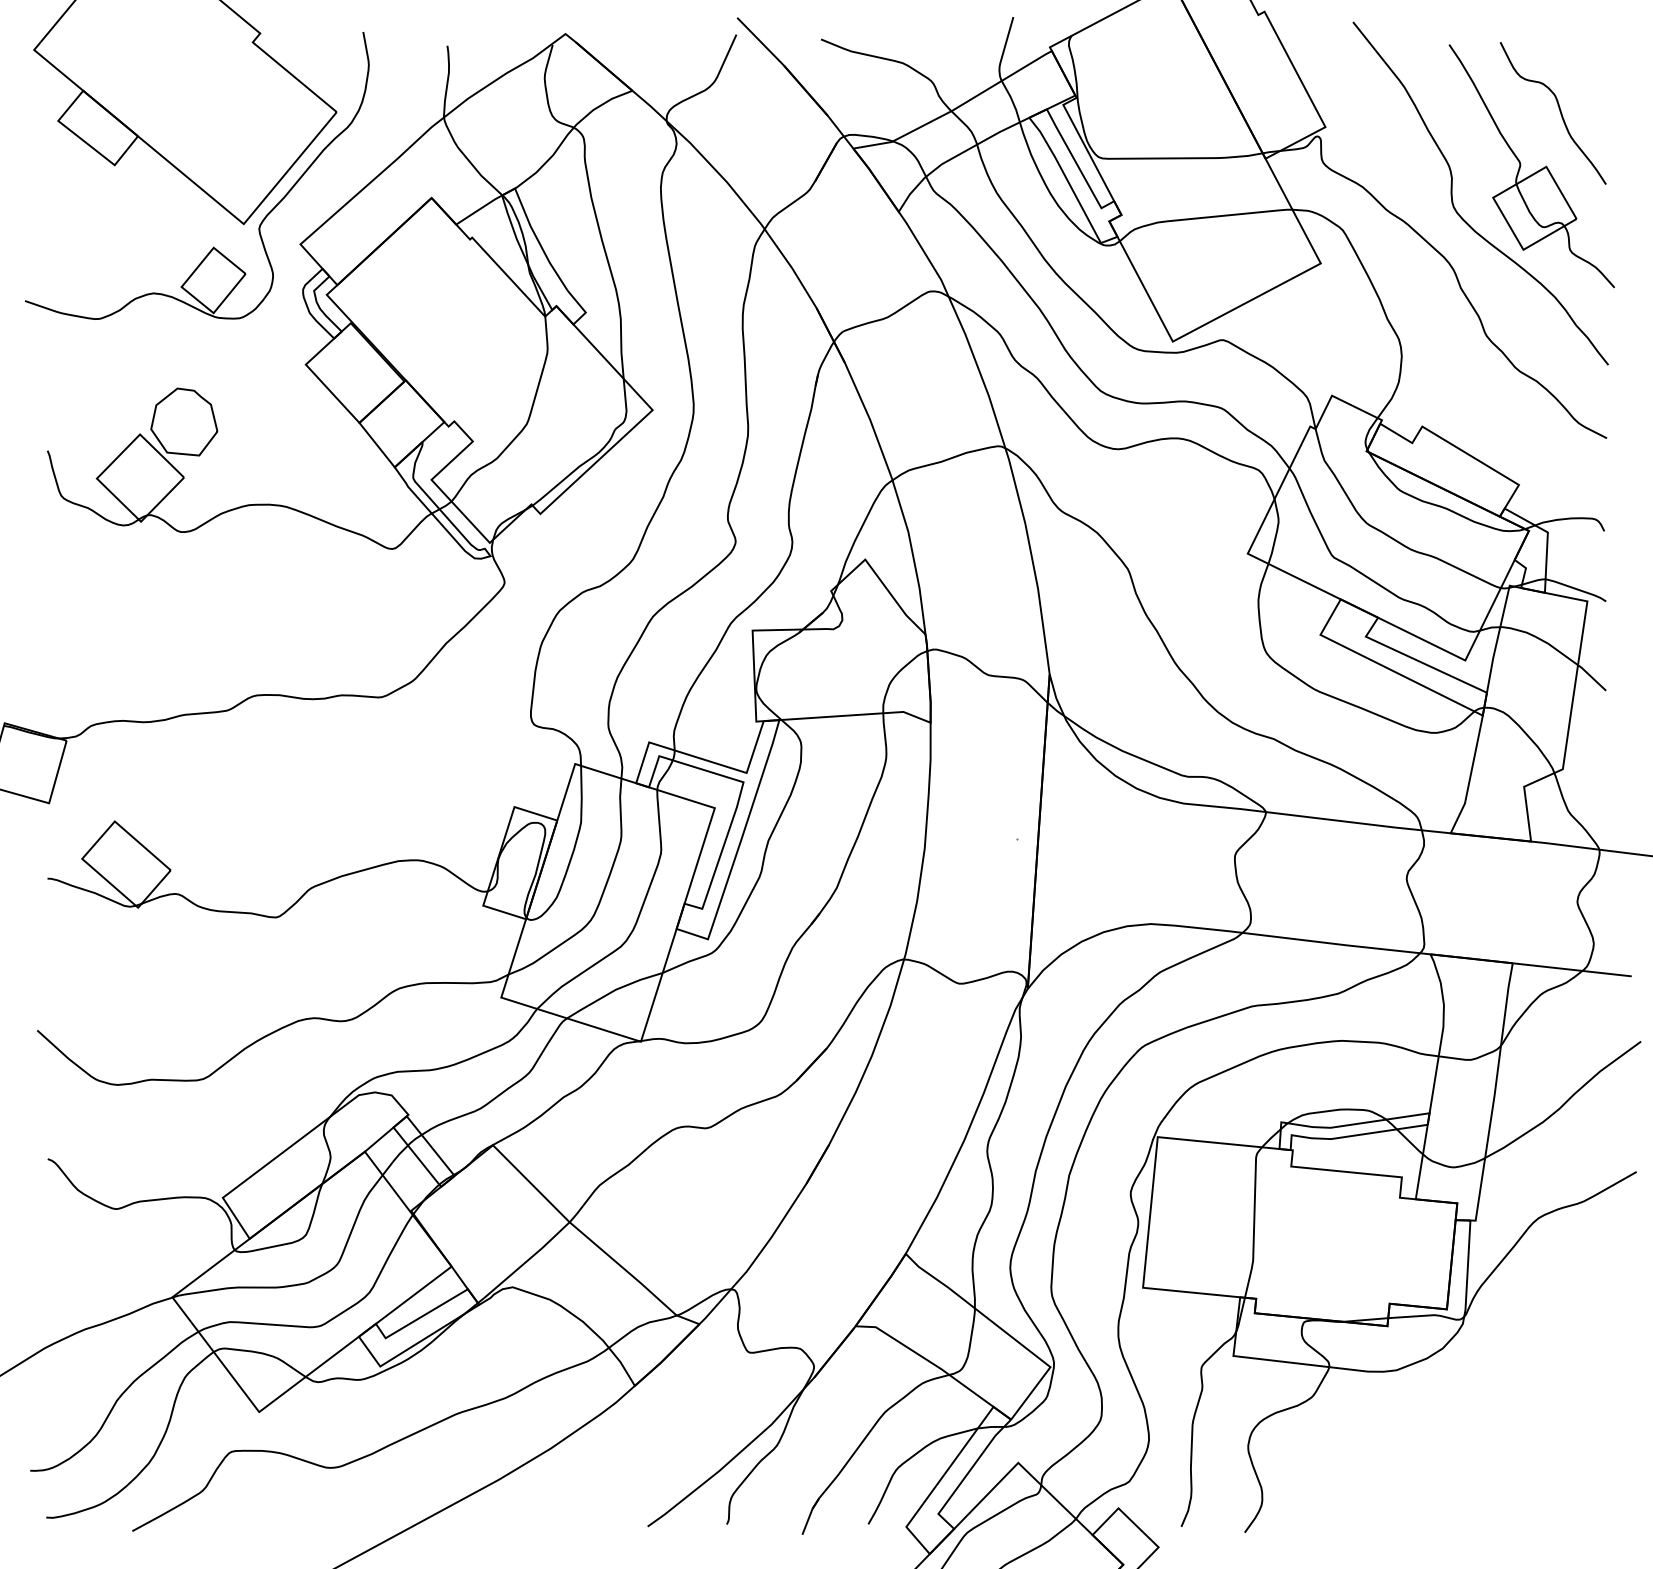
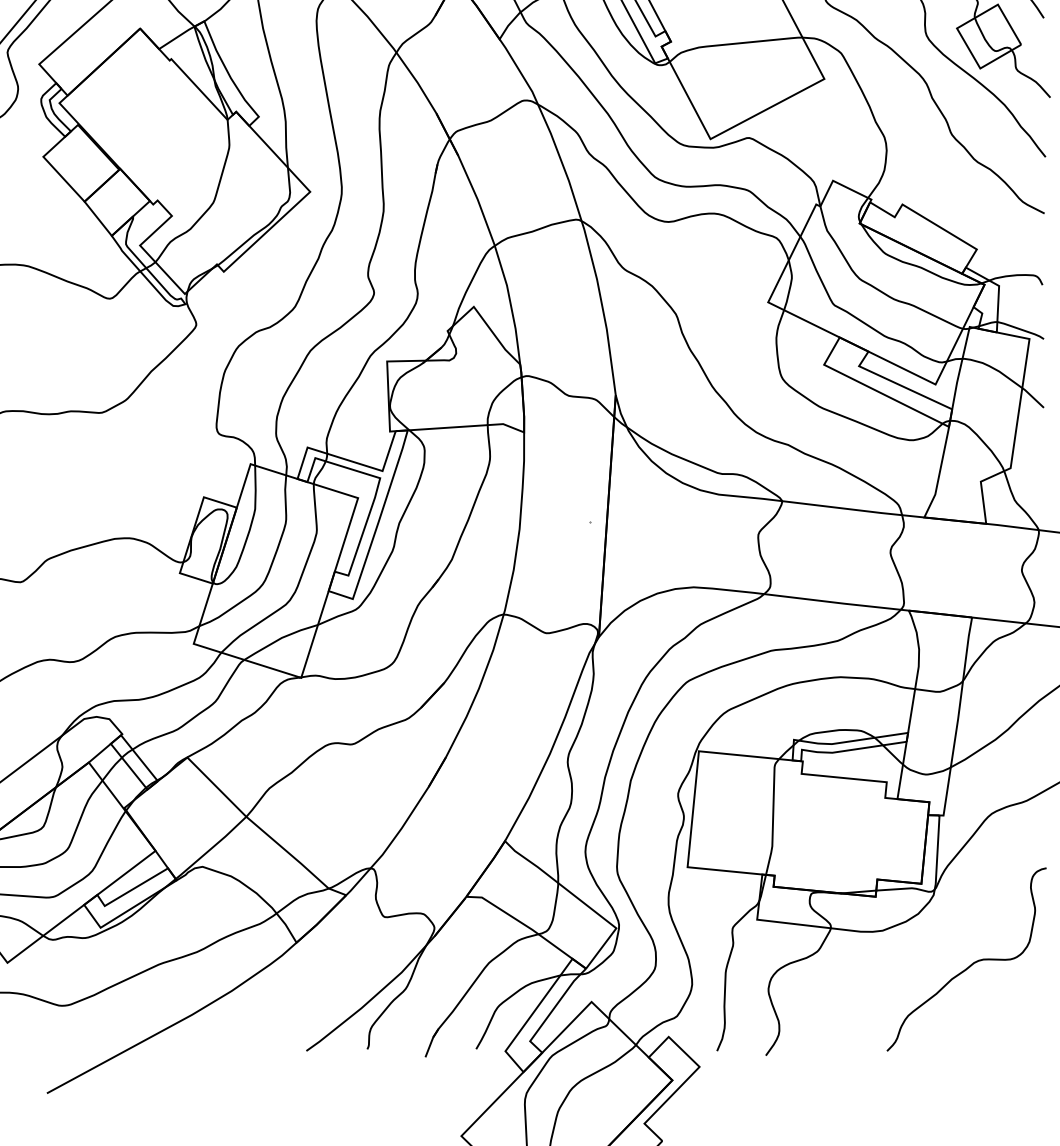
curve: (1509, 1415) -> (969, 965), added

